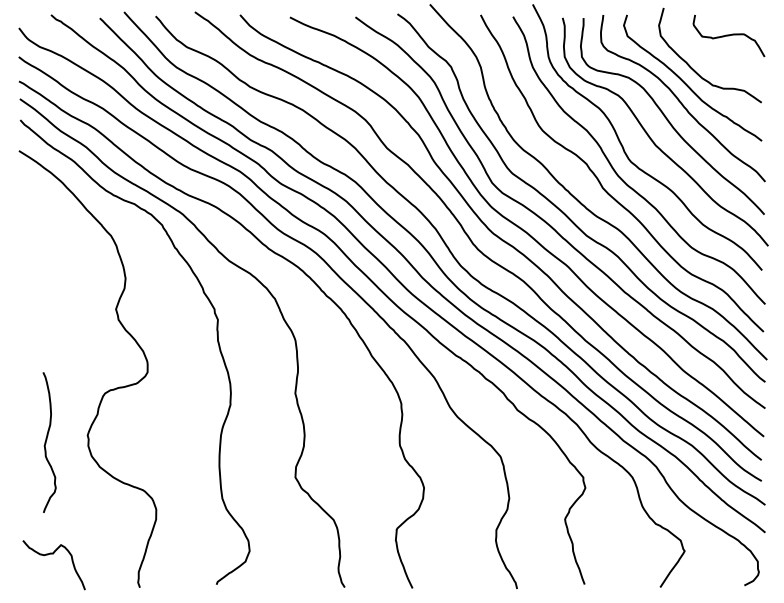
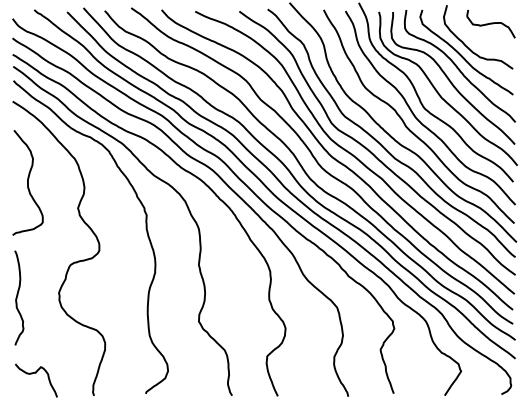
curve: (40, 271) -> (27, 182), added
curve: (46, 441) -> (17, 297), moved

